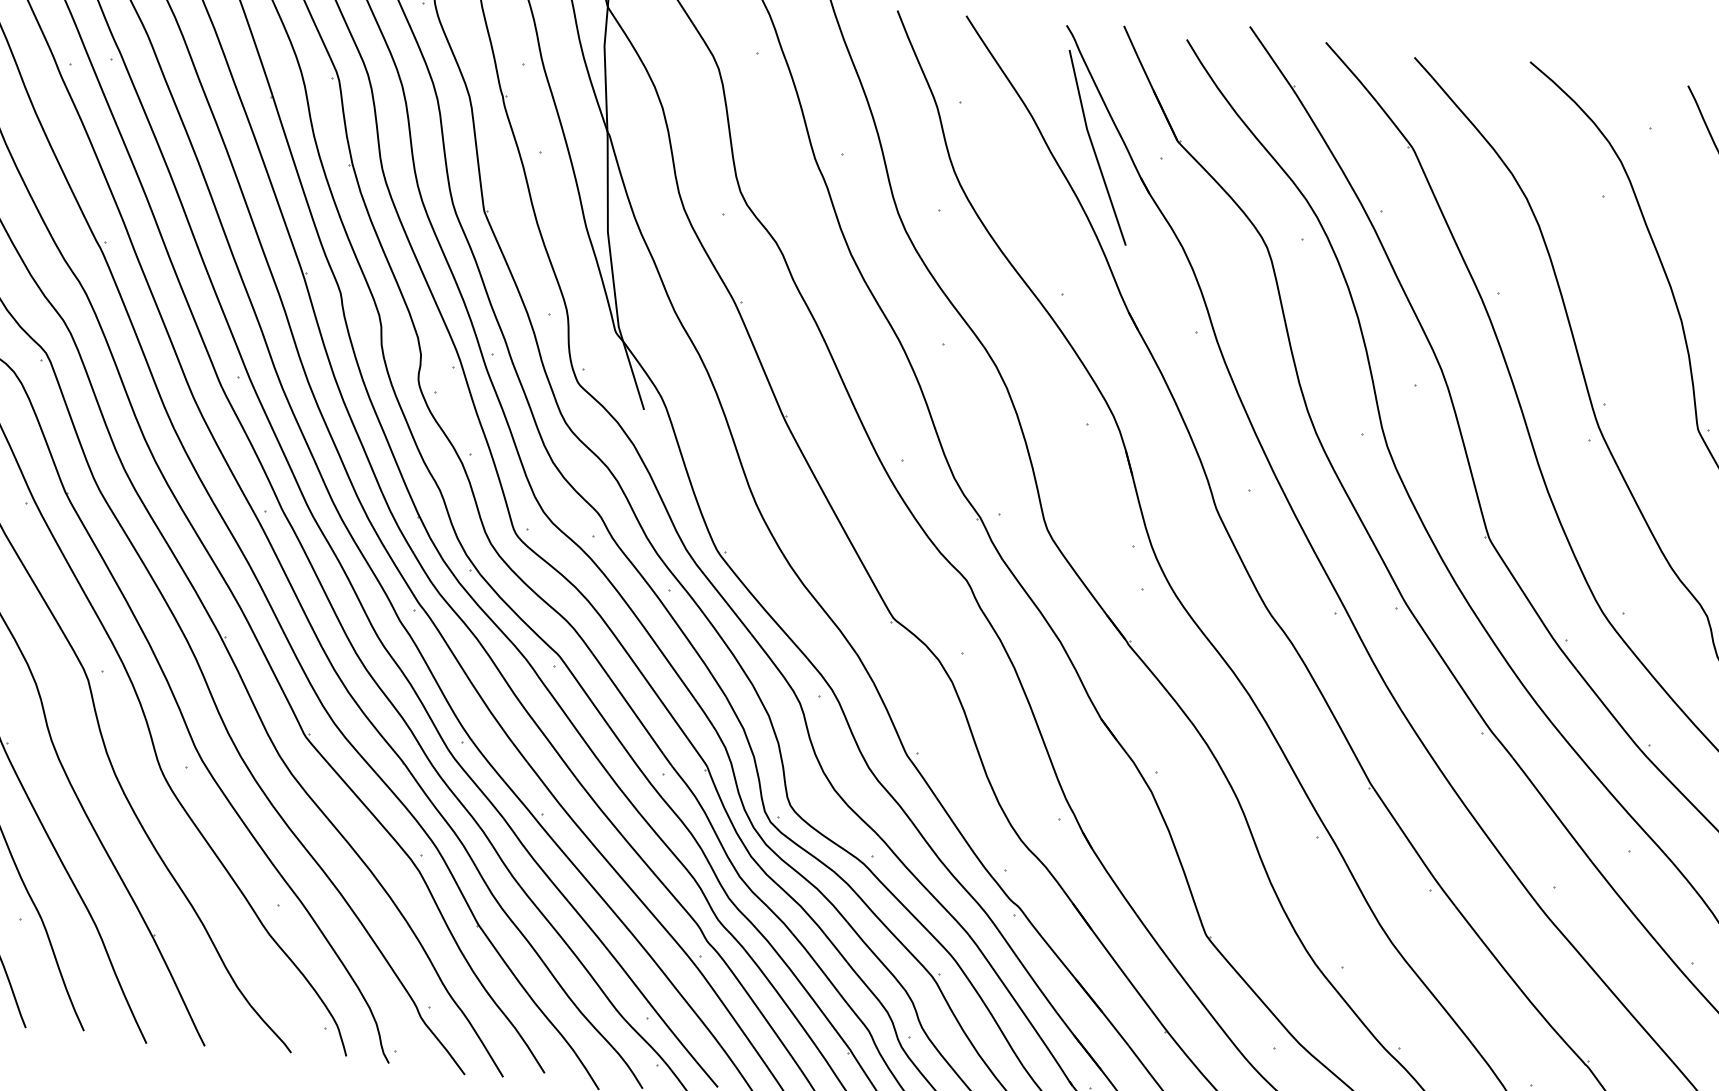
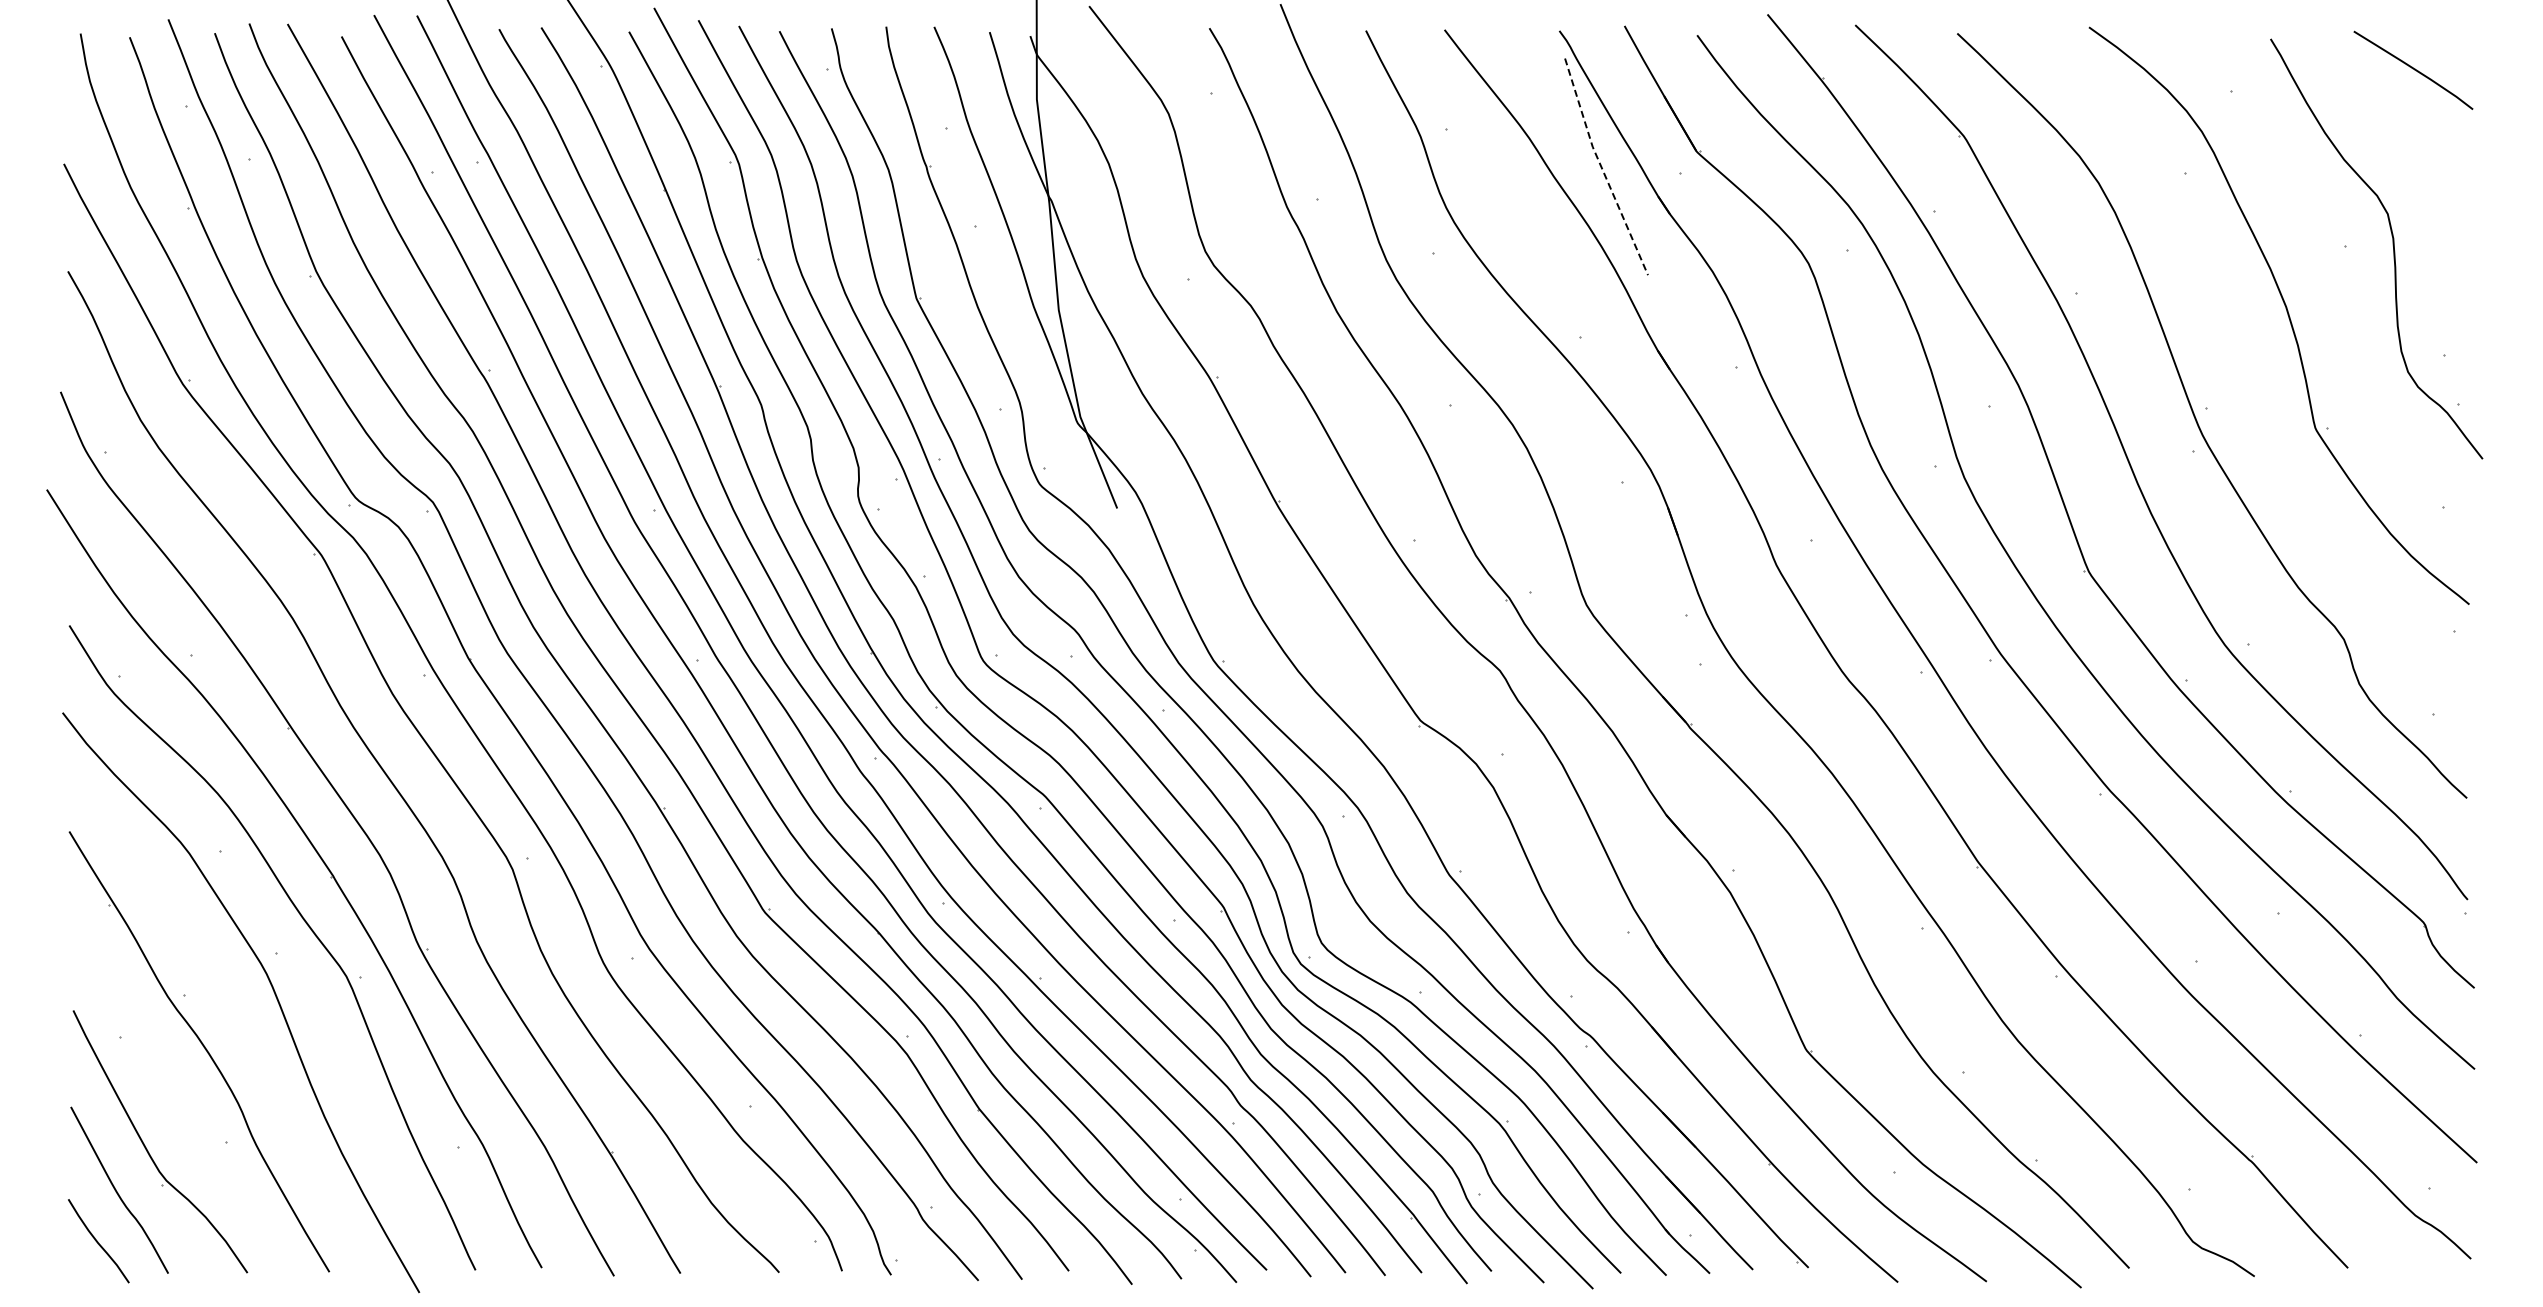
line: (1093, 148) -> (1601, 168), solid -> dashed

